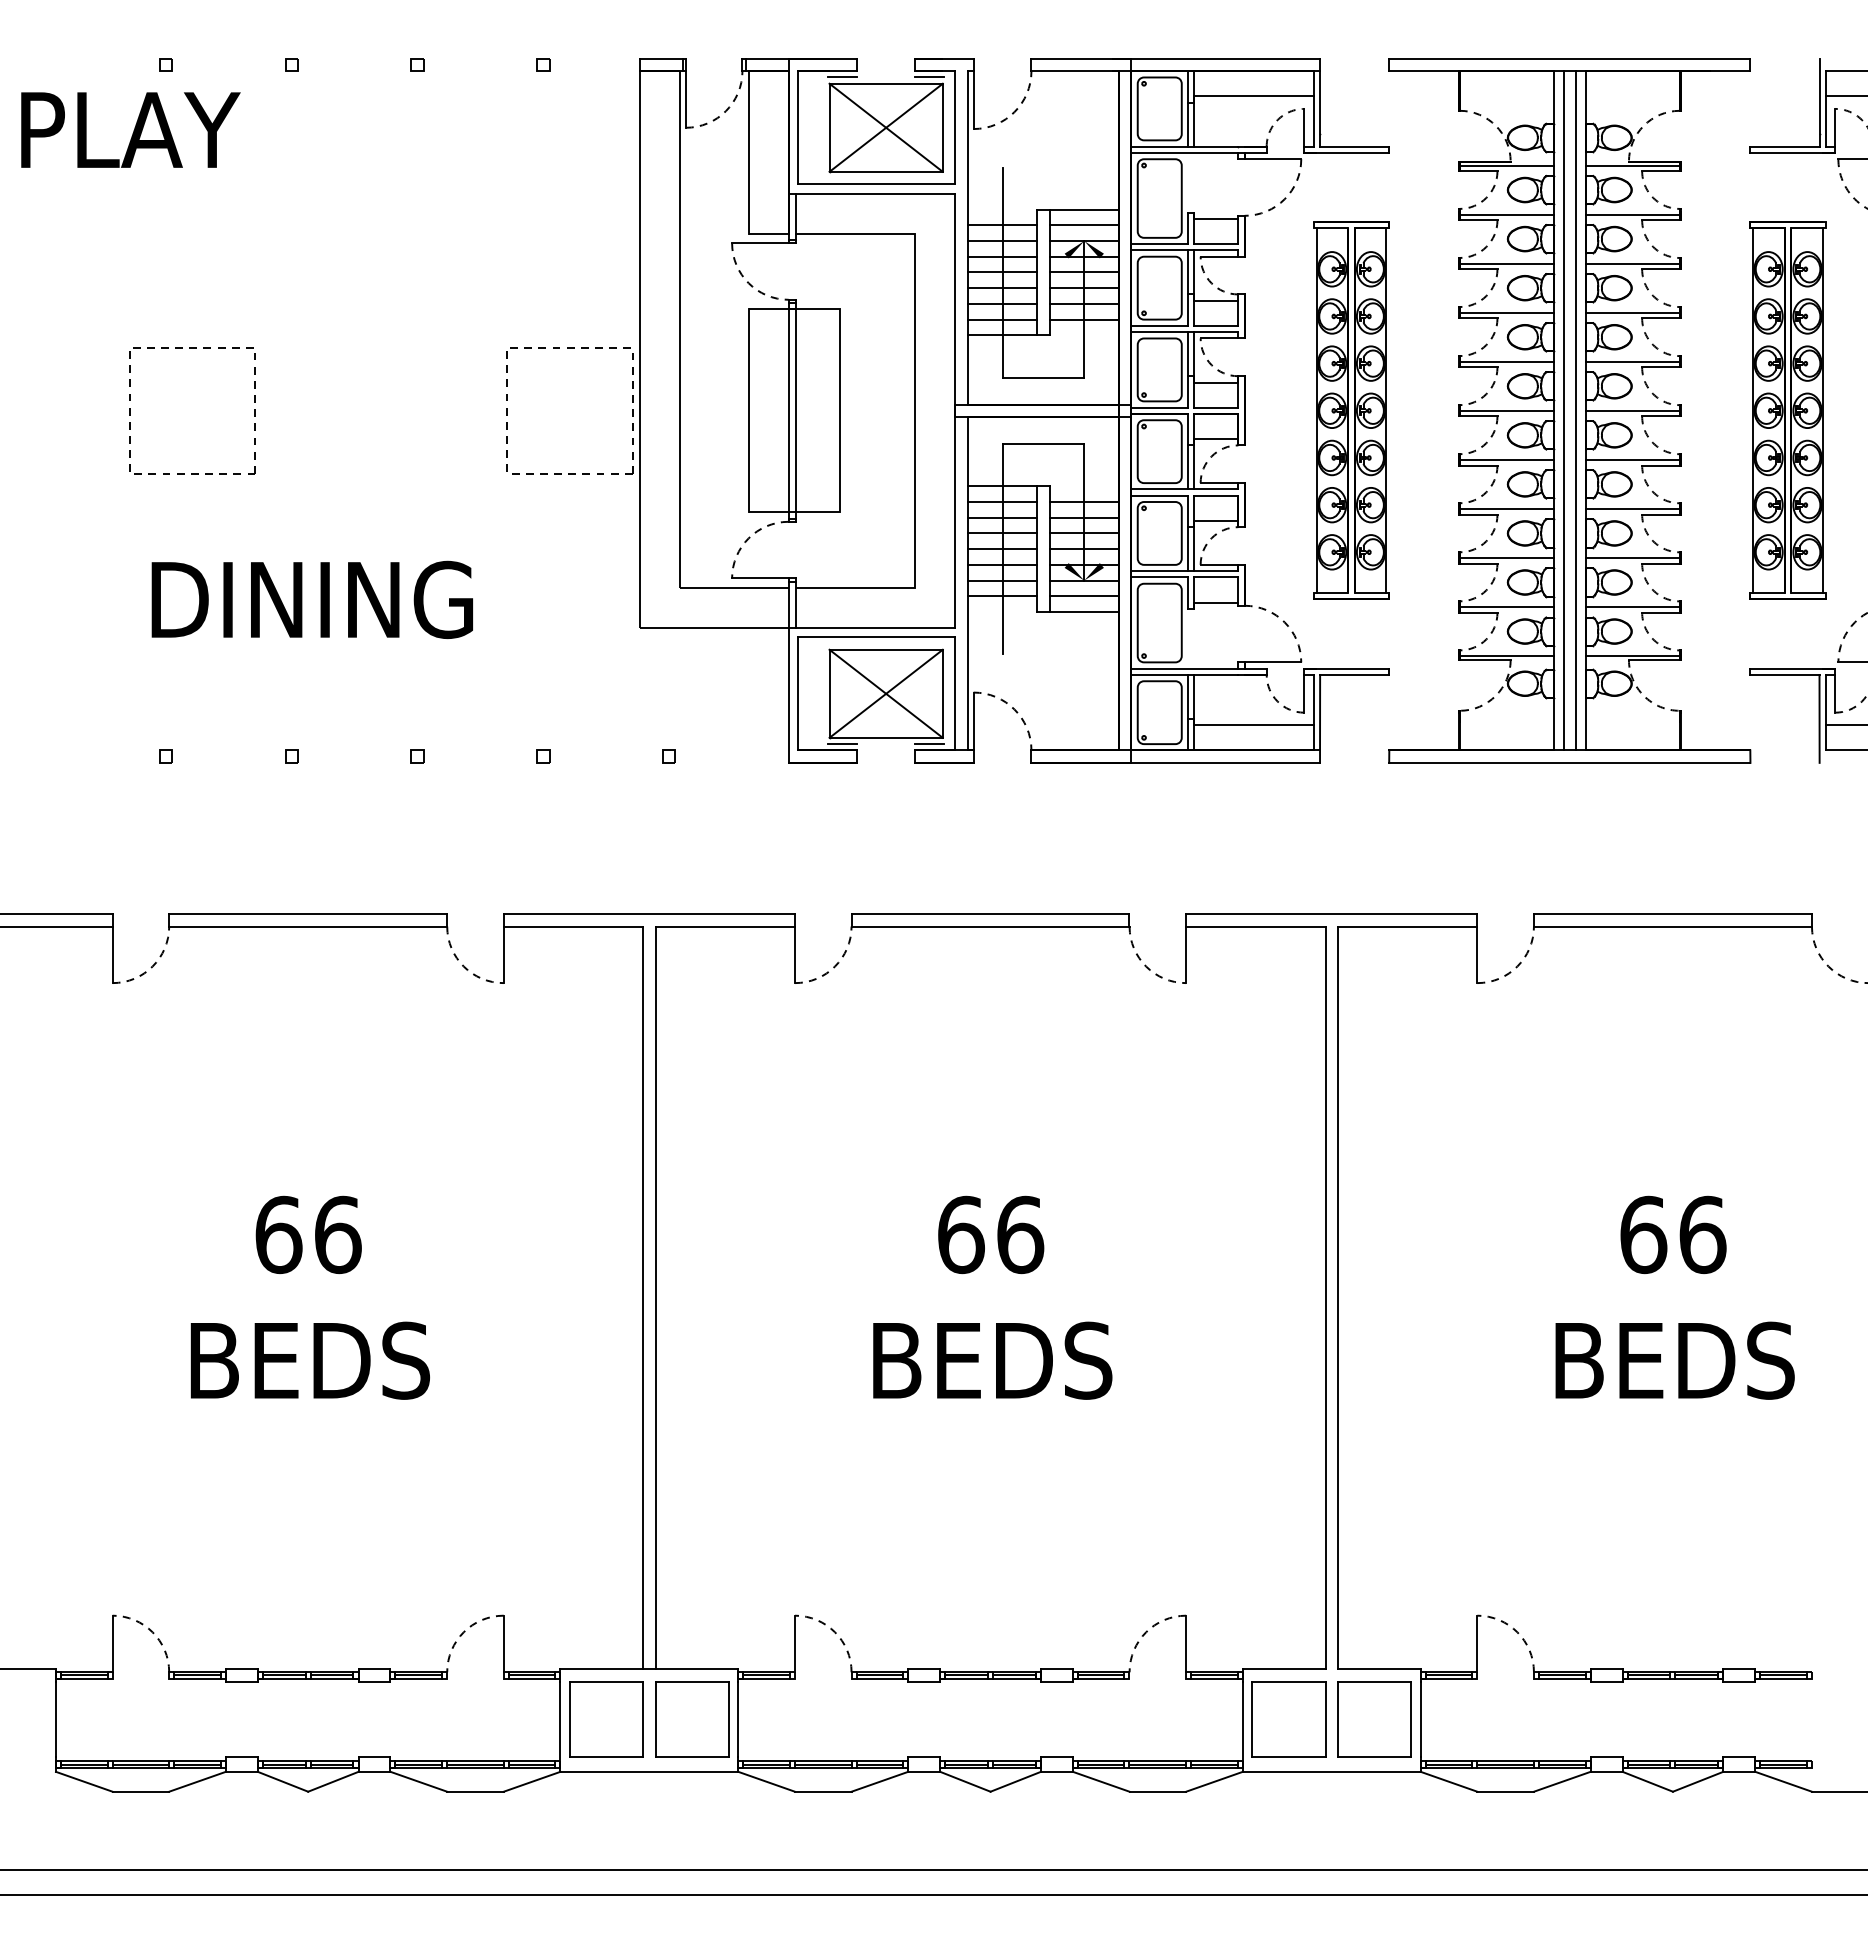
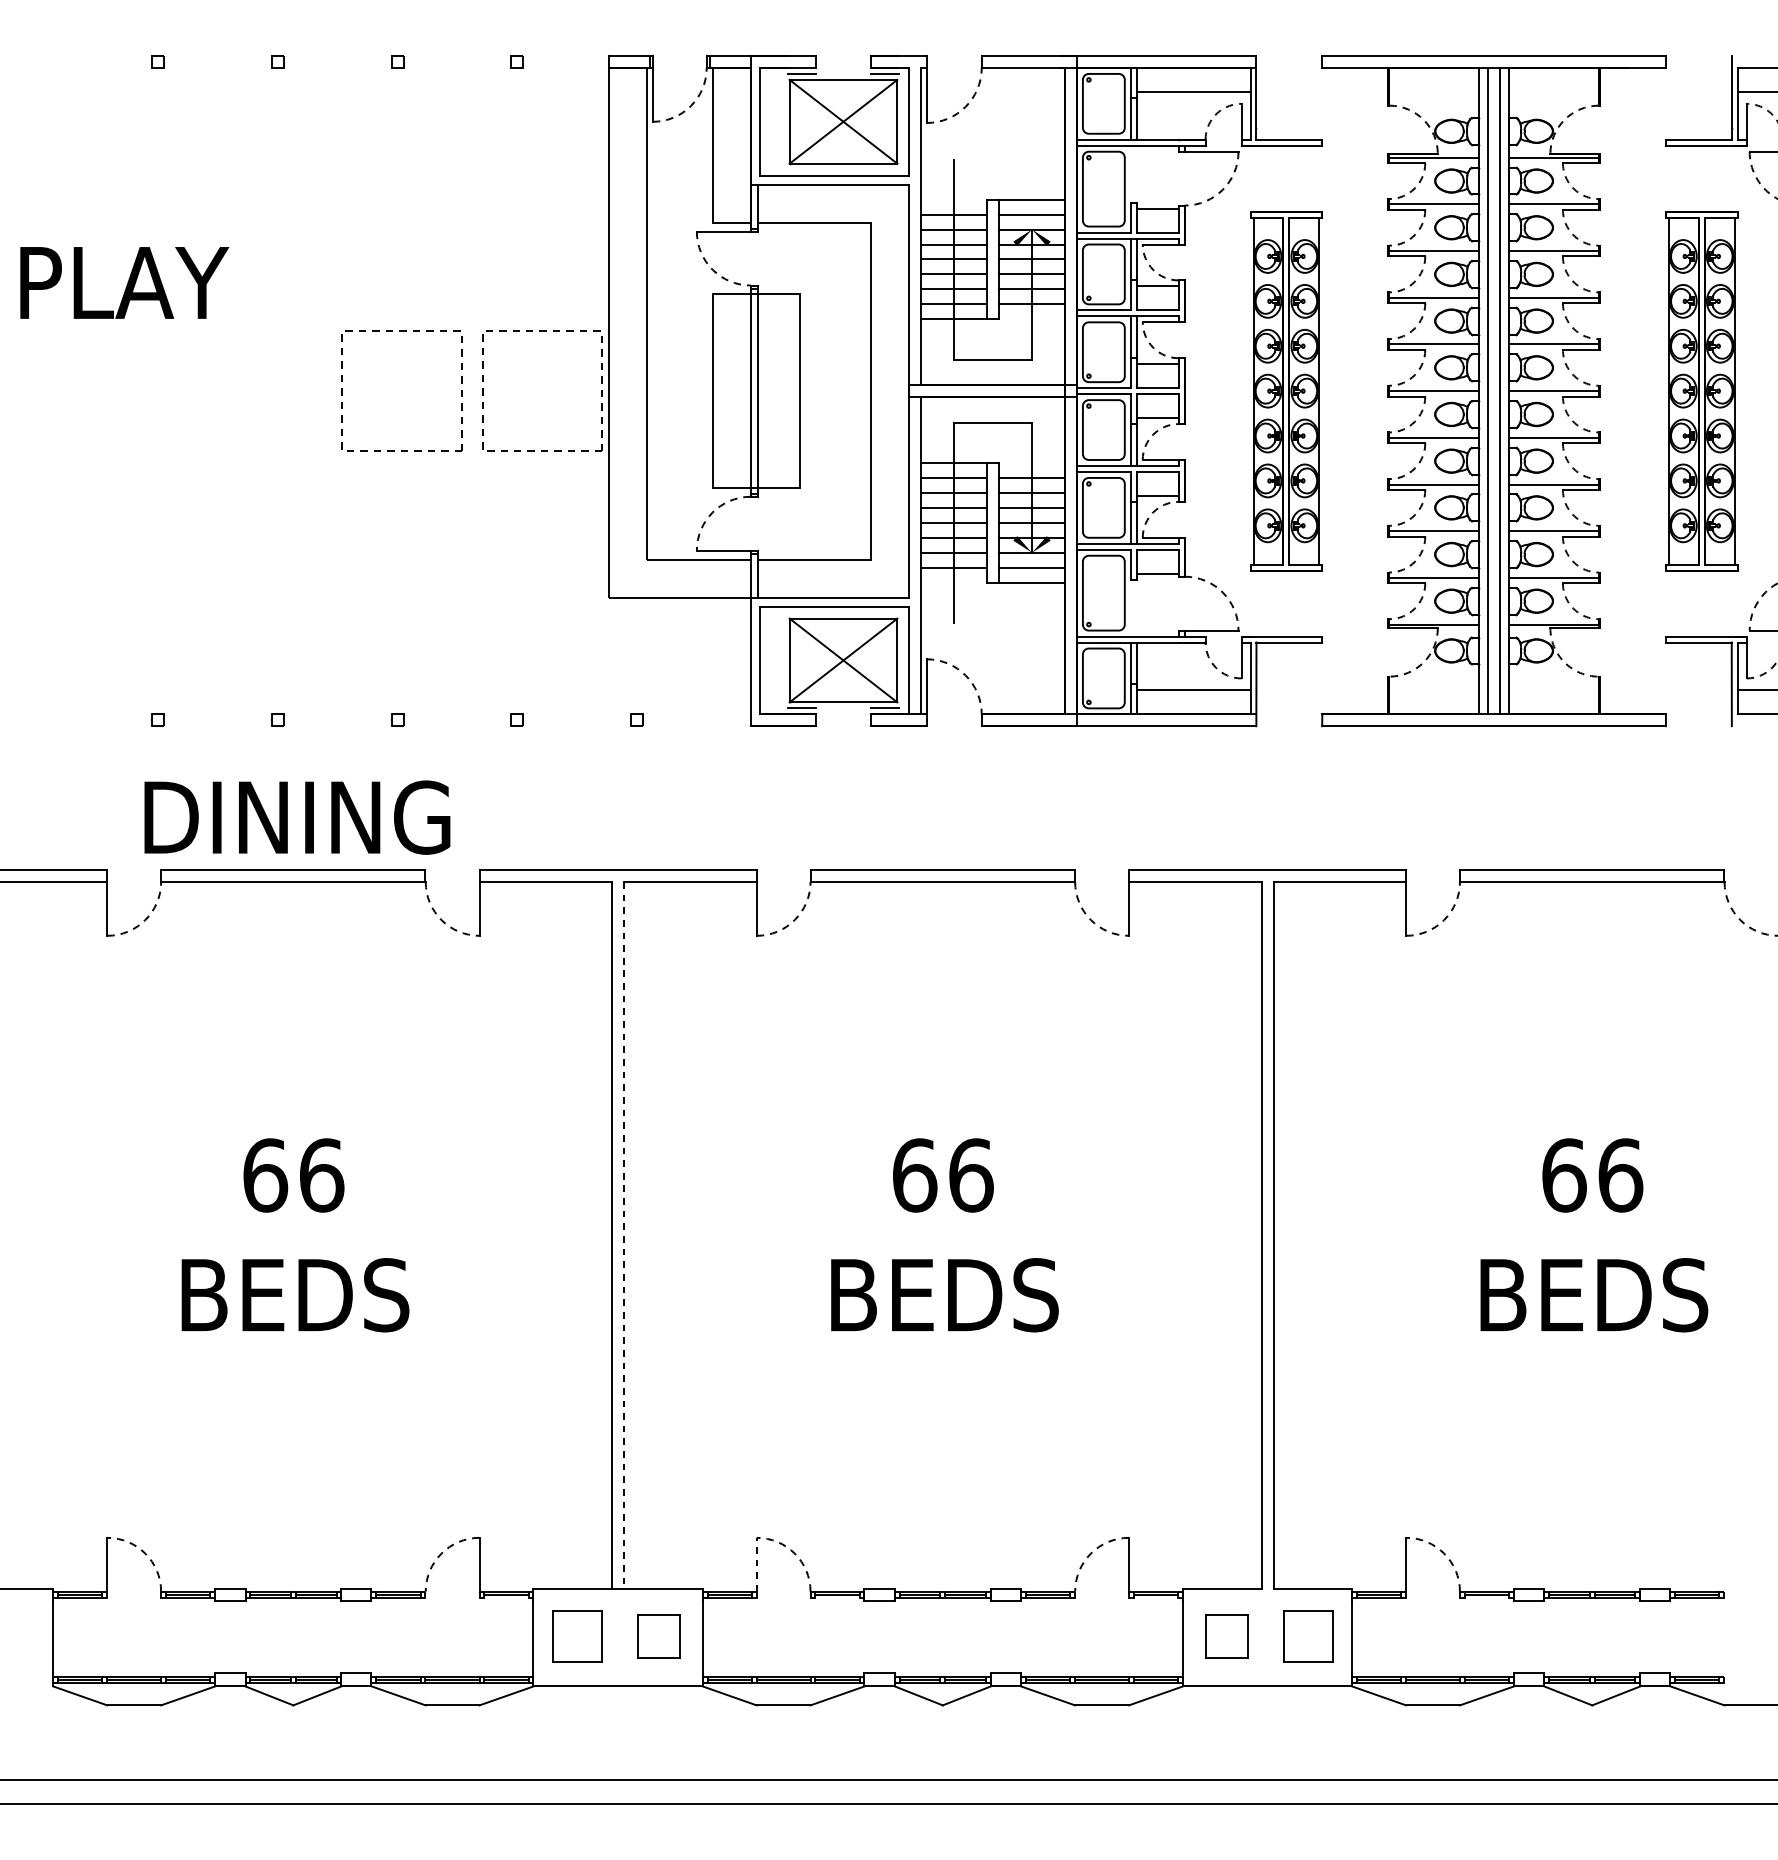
text: (130, 129) -> (124, 282), moved
part: (192, 348) -> (402, 331), moved
text: (311, 599) -> (296, 817), moved
line: (655, 1298) -> (623, 1235), solid -> dashed
line: (794, 1643) -> (756, 1564), solid -> dashed
line: (531, 1678) -> (505, 1597), removed
line: (879, 1678) -> (837, 1597), removed
line: (1214, 1678) -> (1155, 1597), removed
line: (1562, 1678) -> (1487, 1597), removed
part: (606, 1719) -> (577, 1636), size x0.7
part: (692, 1719) -> (659, 1636), size x0.6
part: (1288, 1719) -> (1226, 1636), size x0.6
part: (1374, 1719) -> (1308, 1636), size x0.7

